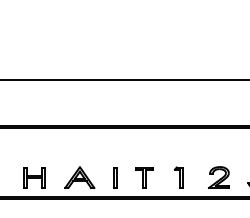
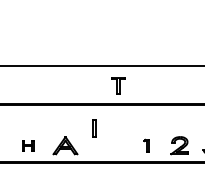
part: (34, 177) -> (28, 145), size x0.6
line: (114, 177) -> (93, 128), moved
part: (144, 177) -> (118, 85), moved
part: (178, 177) -> (146, 145), size x0.7

